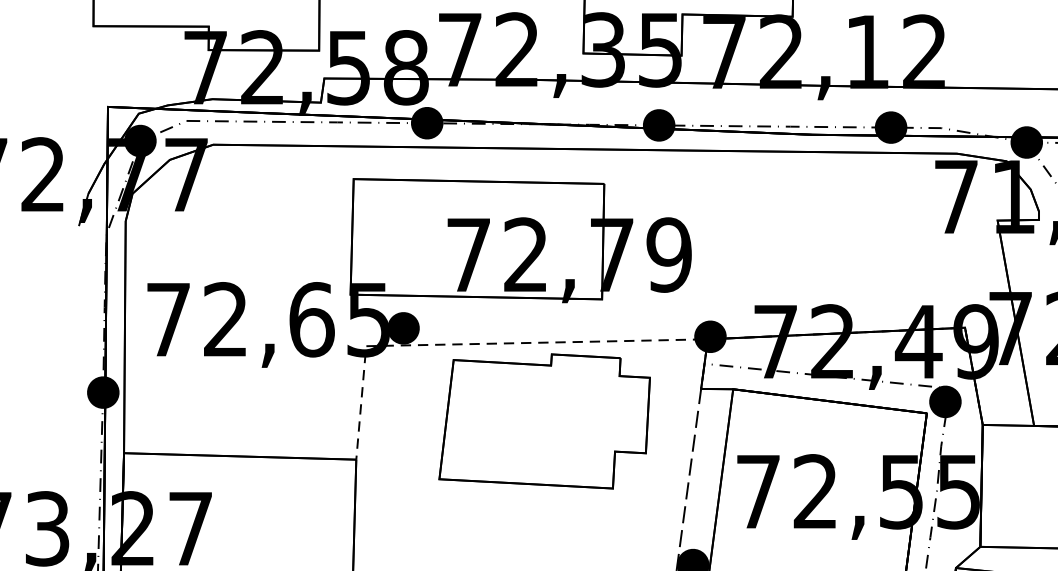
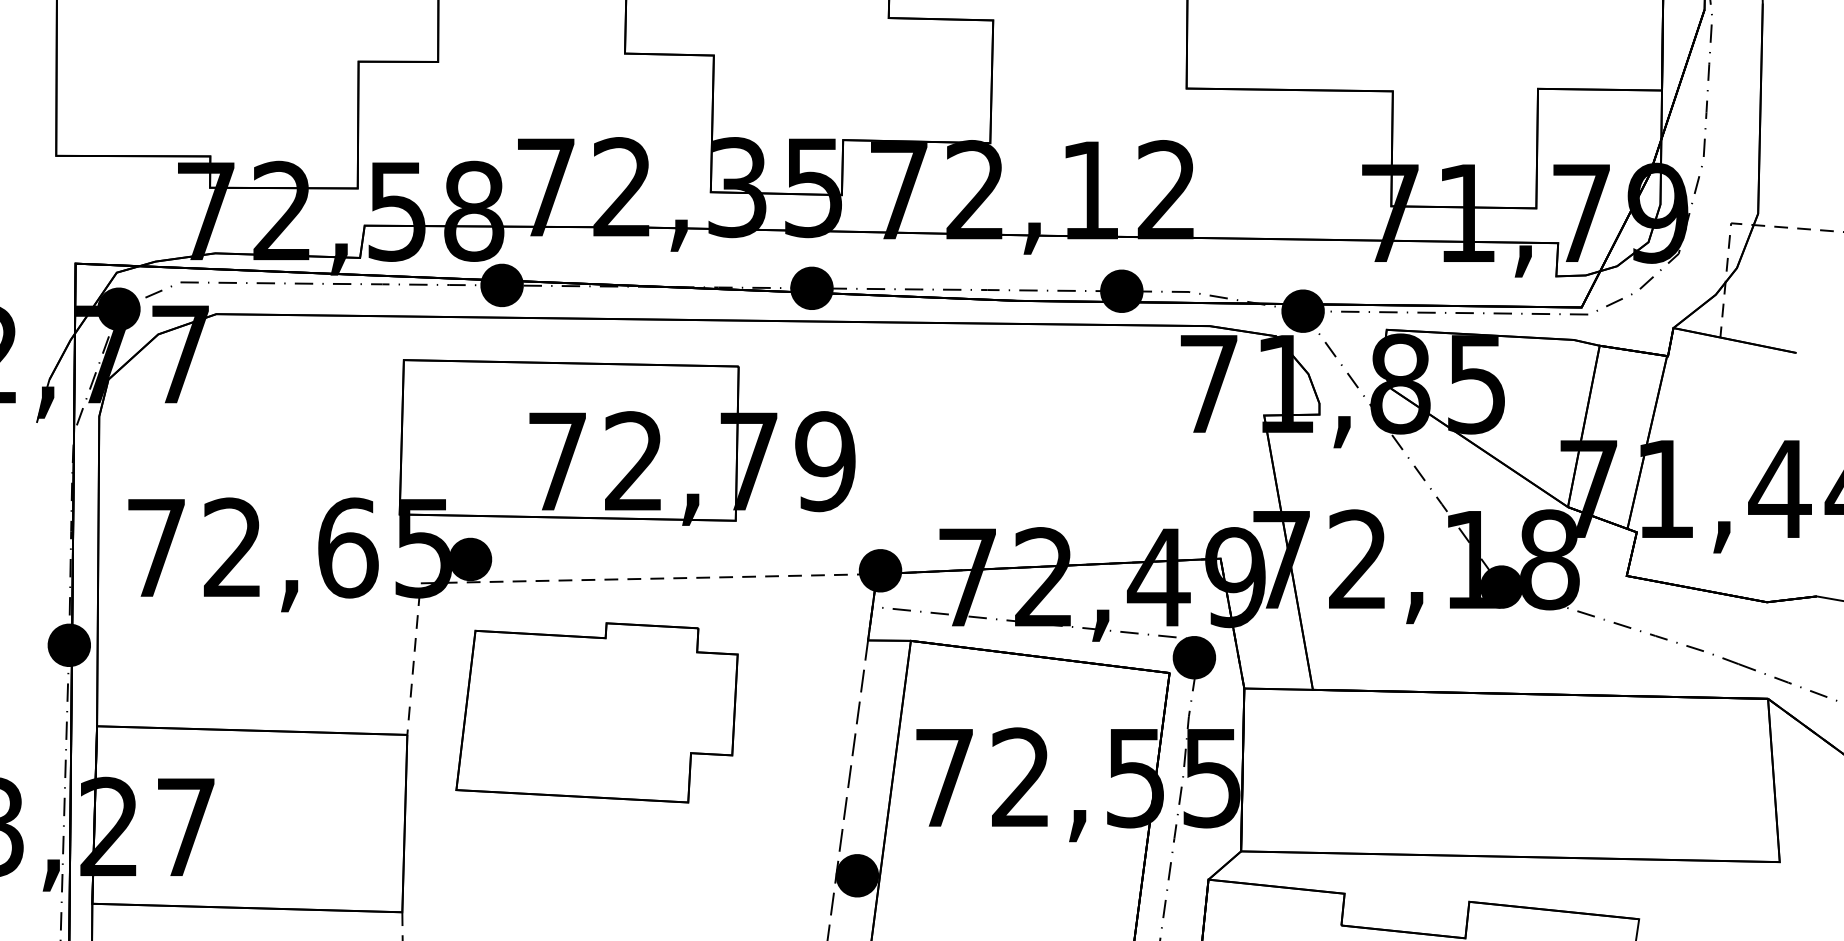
part: (544, 421) -> (596, 712), moved

